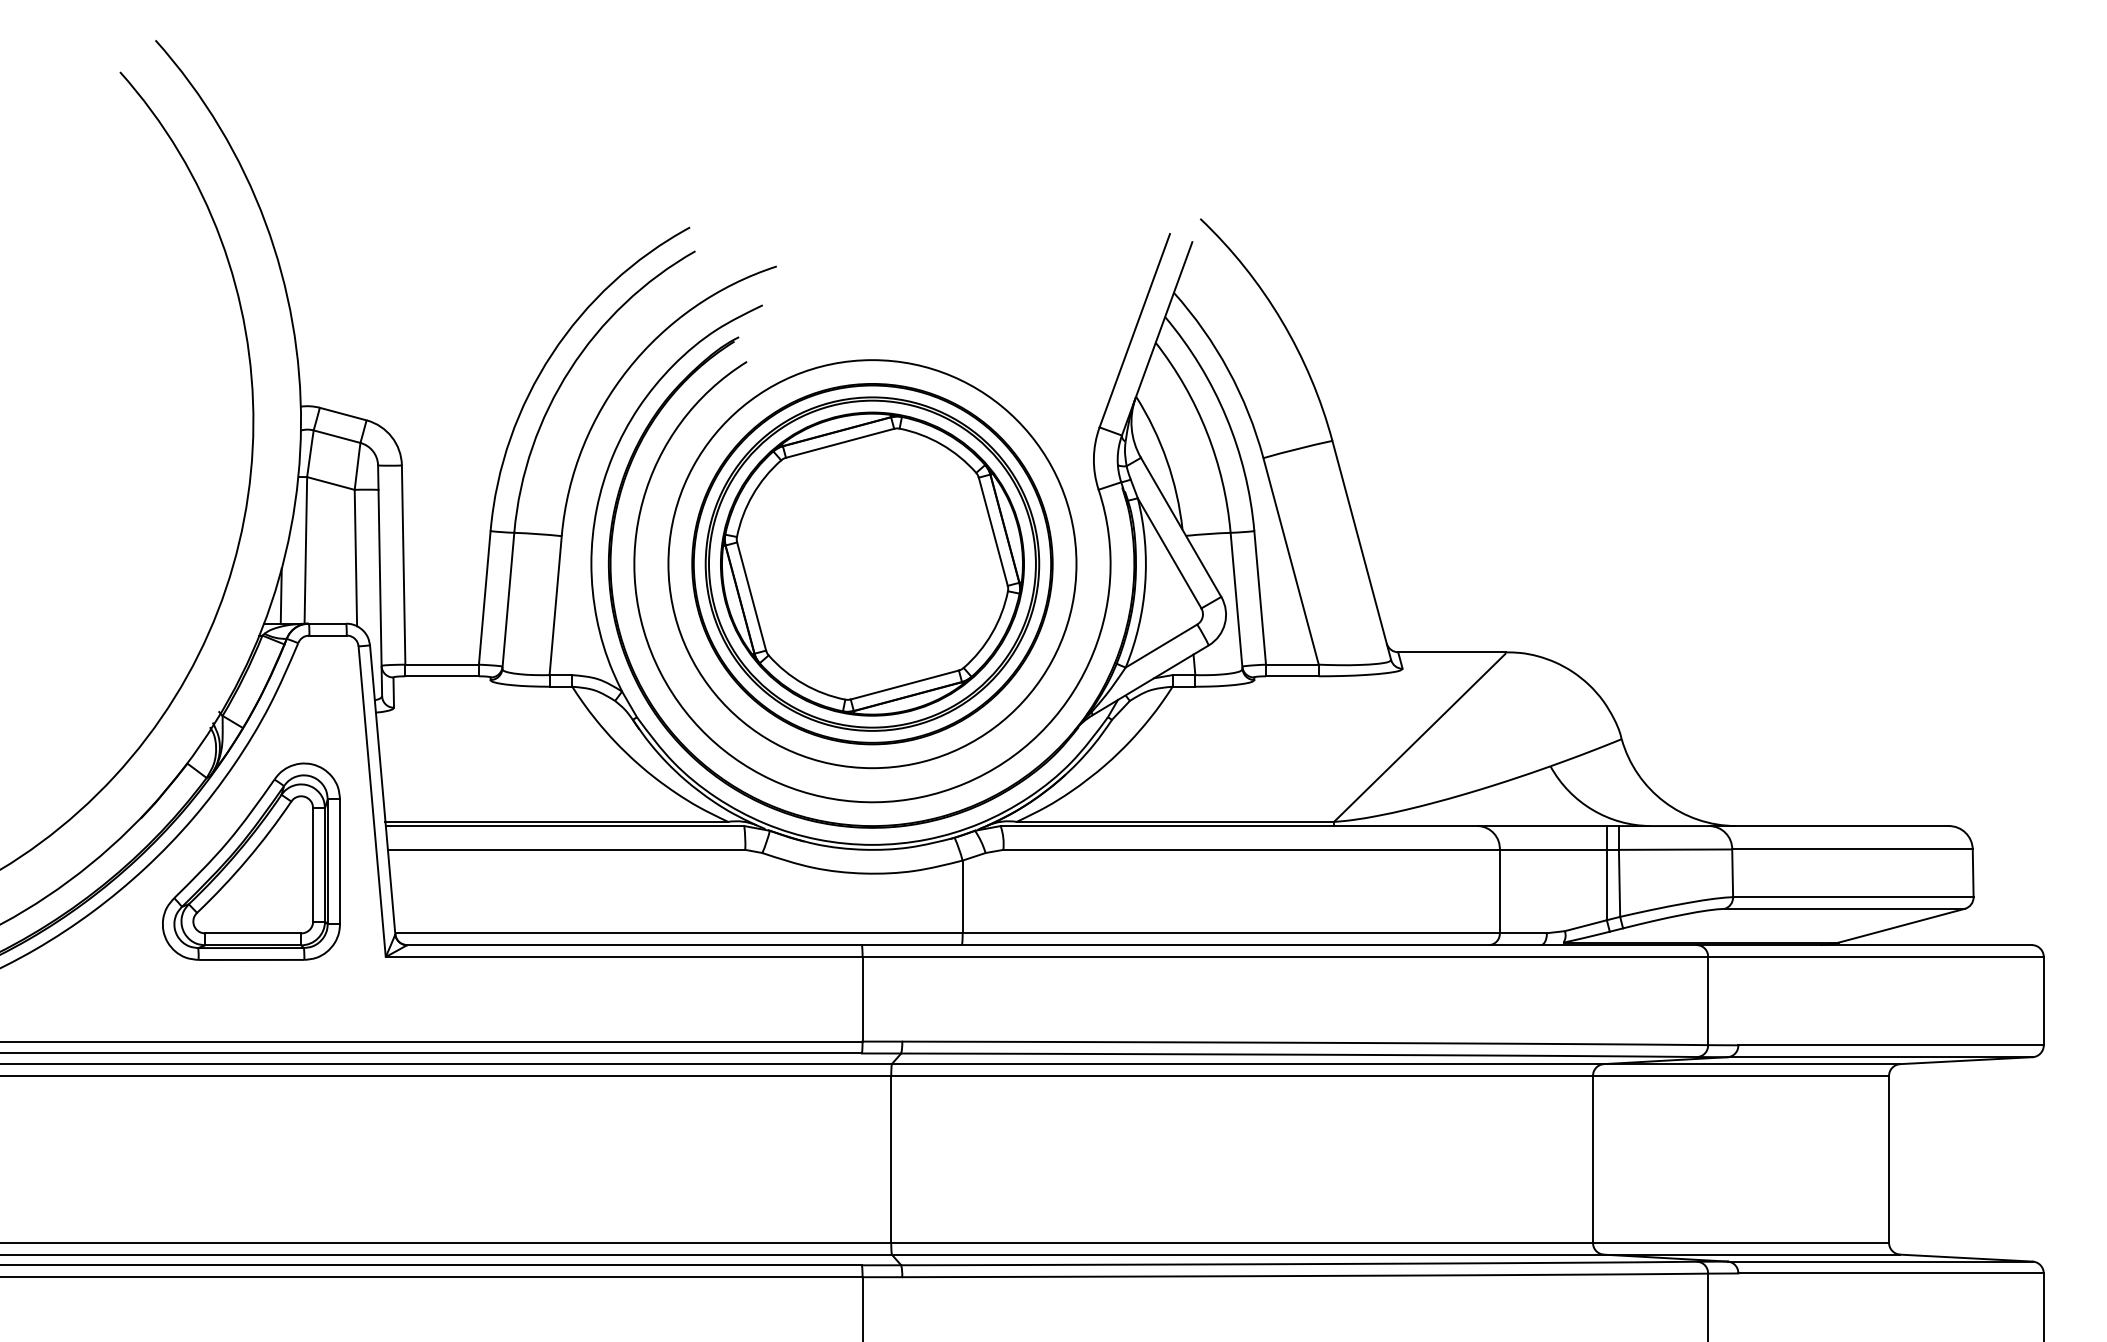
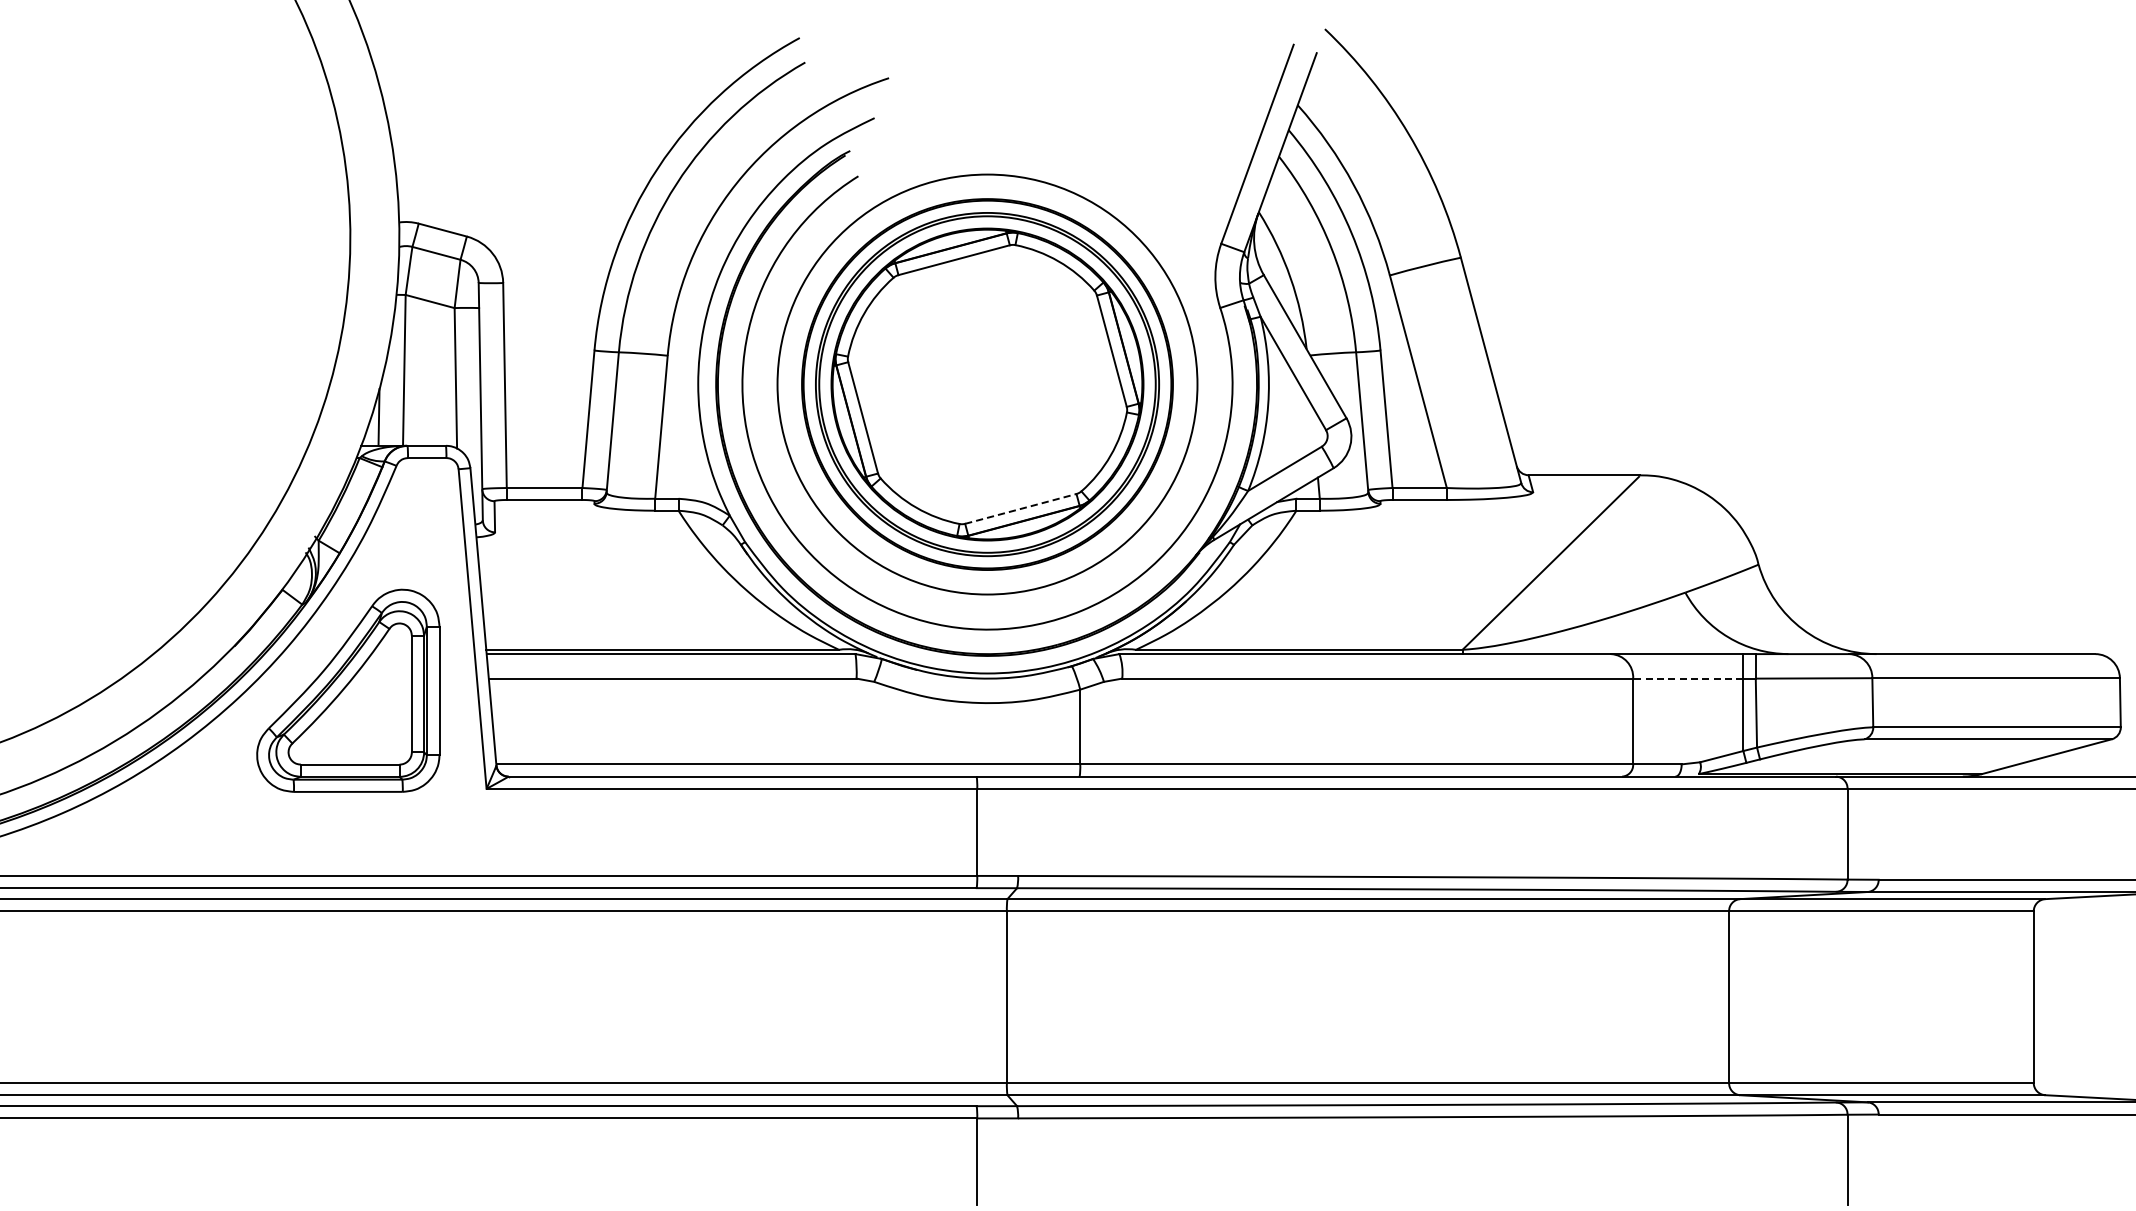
line: (905, 684) -> (1021, 508), solid -> dashed
line: (1553, 849) -> (1688, 678), solid -> dashed

